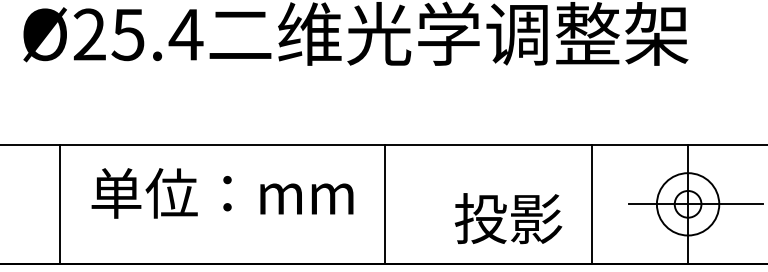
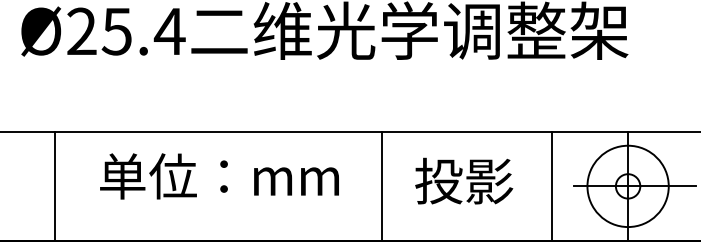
text: (222, 193) -> (219, 176), moved
line: (384, 203) -> (381, 185), moved
line: (591, 203) -> (551, 185), moved
circle: (687, 203) -> (627, 185), size x1.43
text: (508, 218) -> (464, 181), moved

